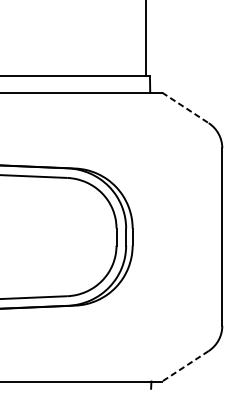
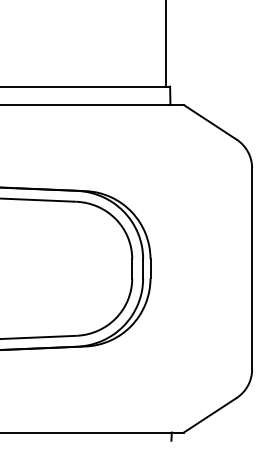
line: (185, 108) -> (210, 122), dashed -> solid
line: (185, 366) -> (210, 415), dashed -> solid

